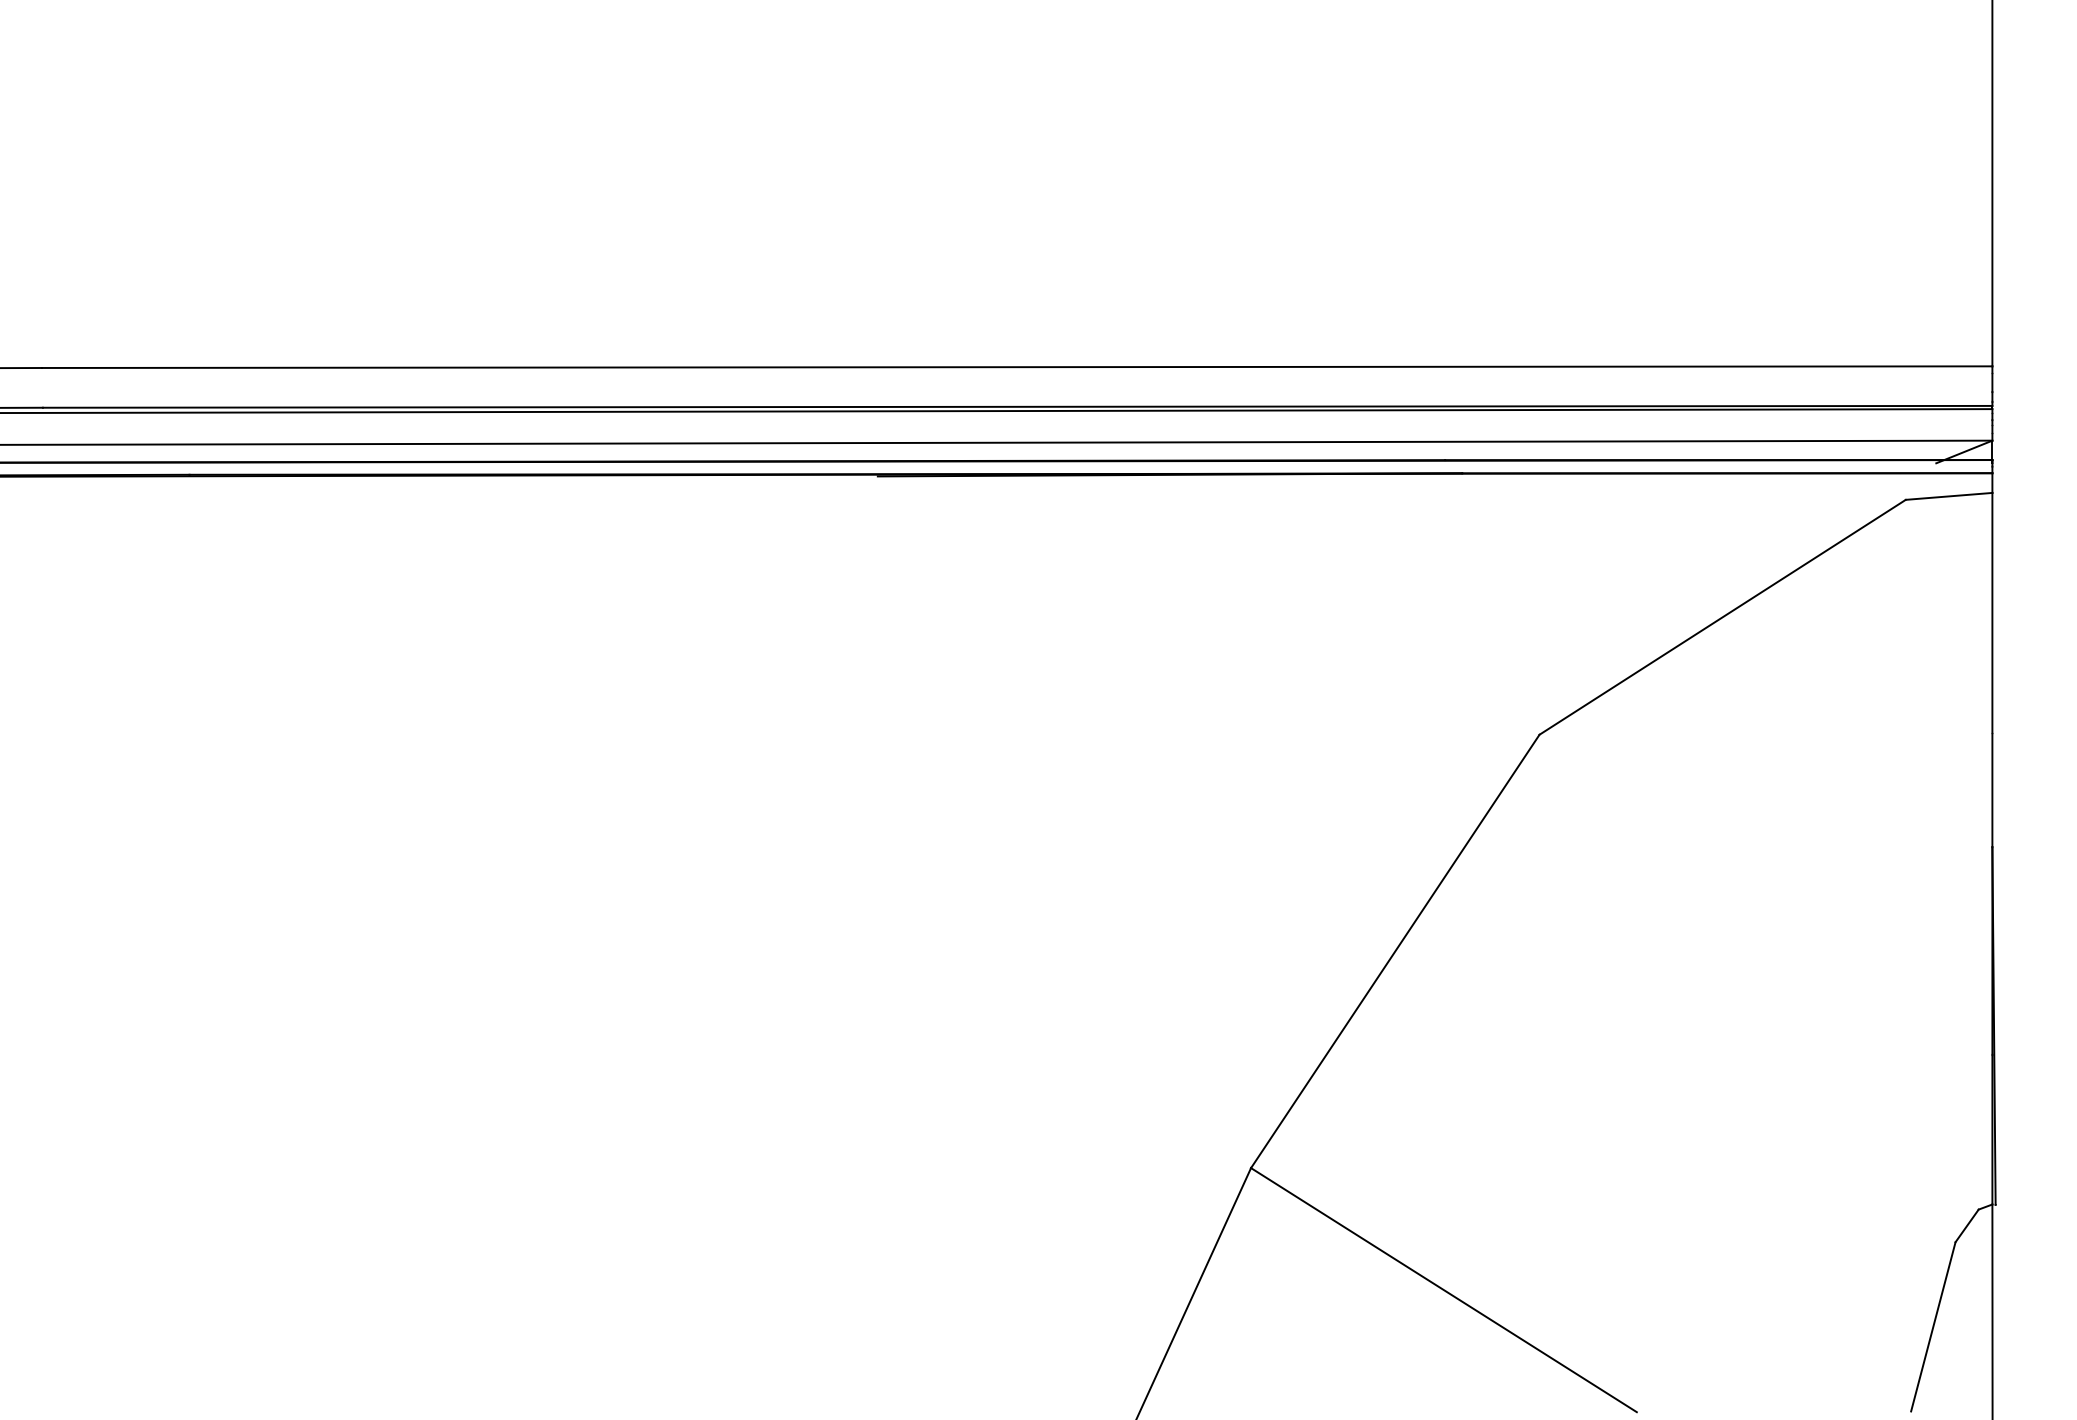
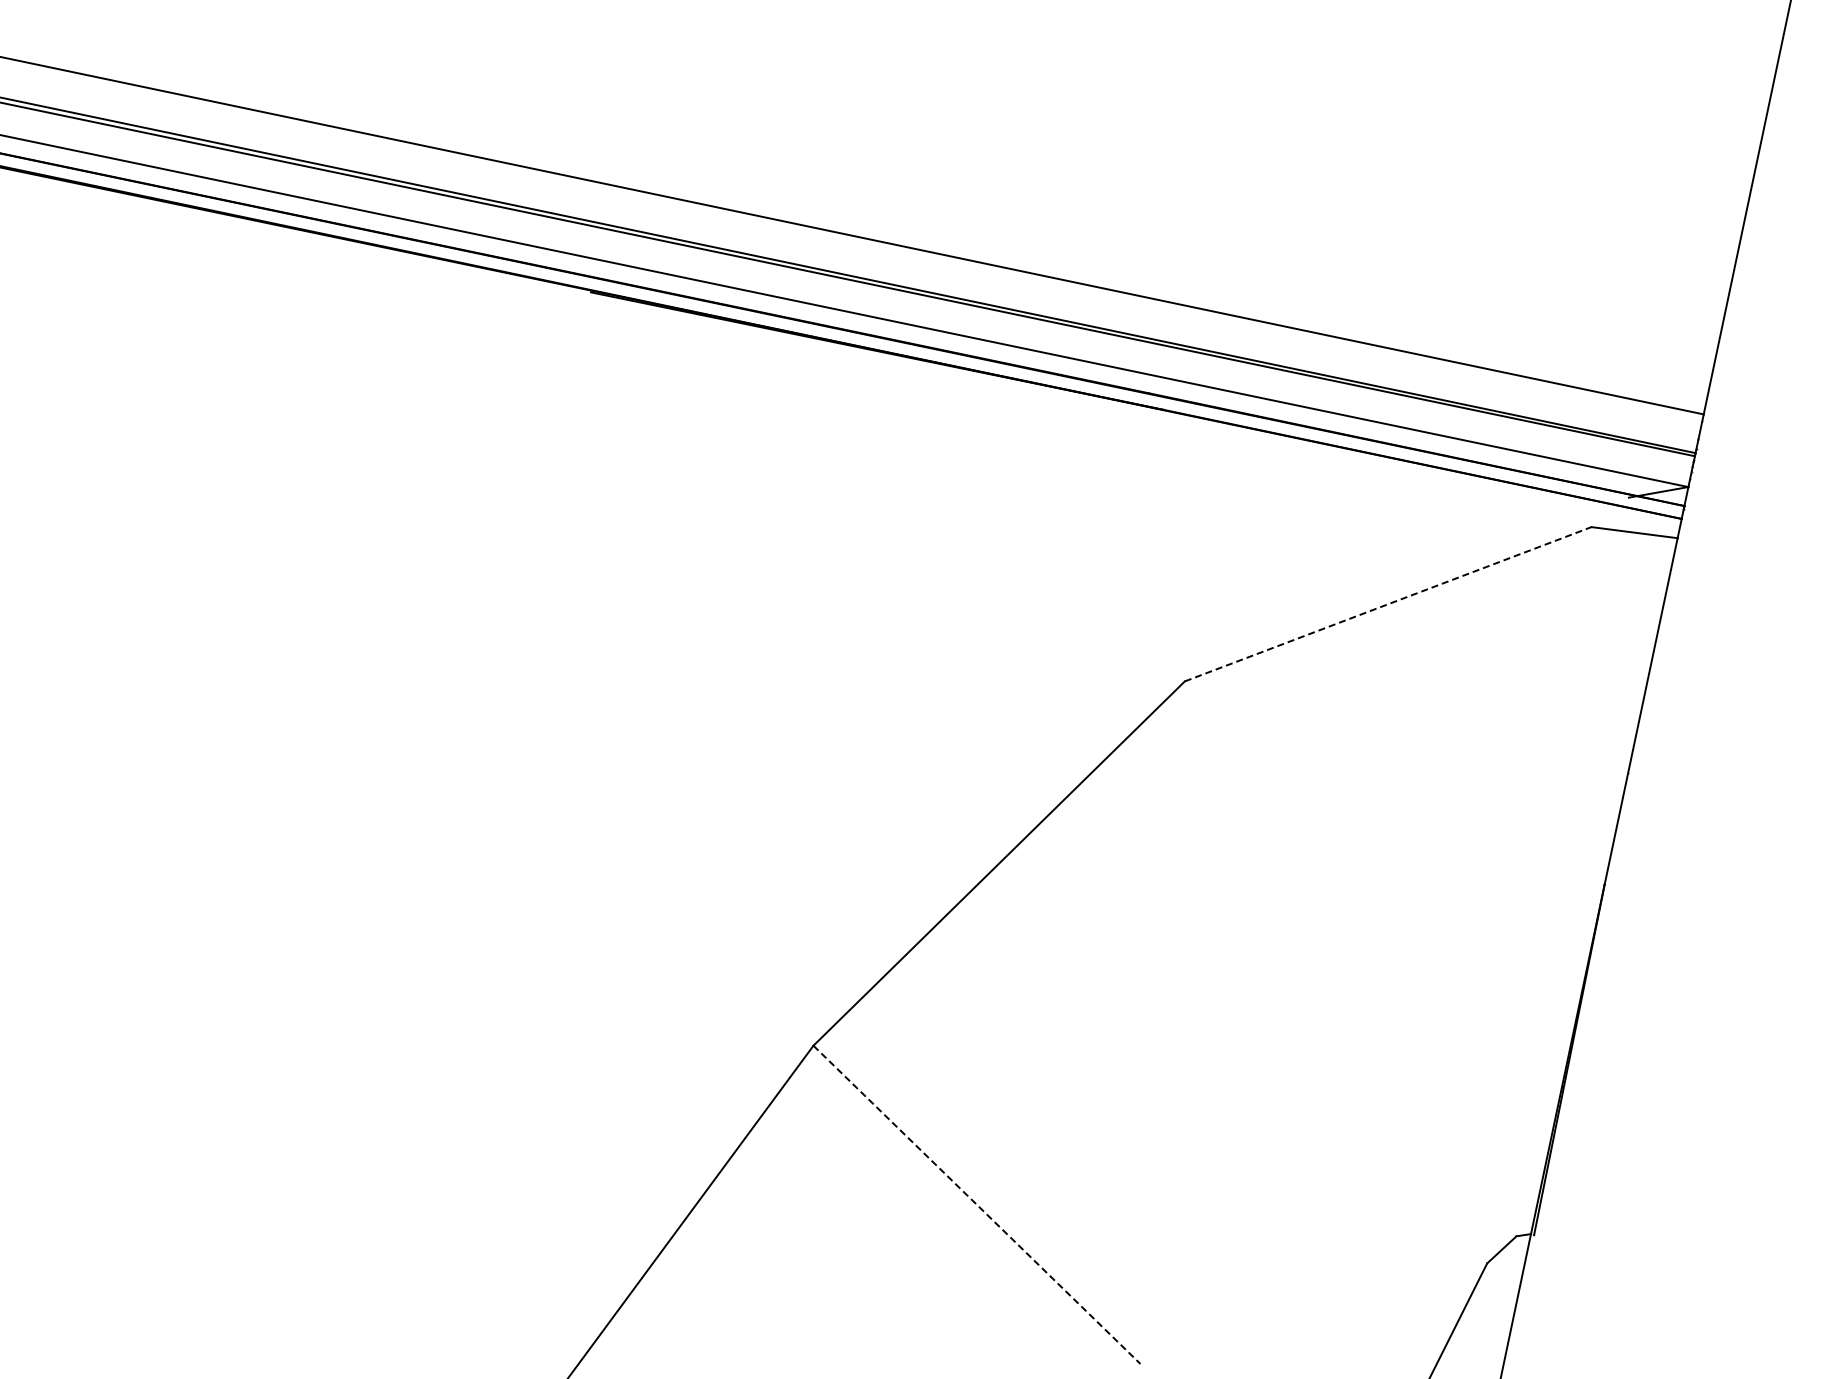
line: (1722, 617) -> (1388, 604), solid -> dashed
line: (1444, 1290) -> (977, 1205), solid -> dashed

